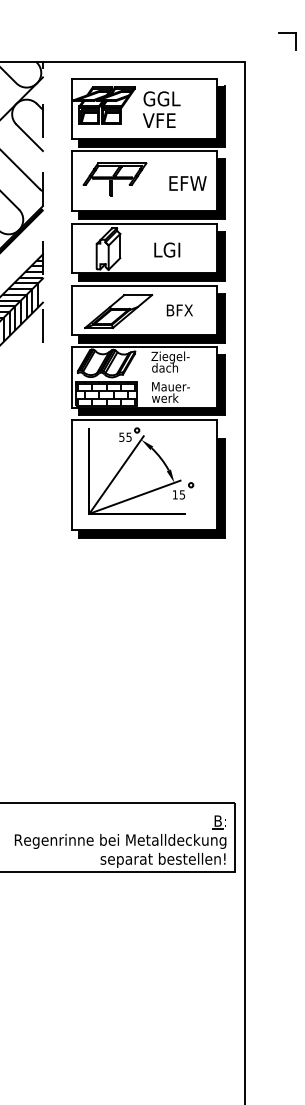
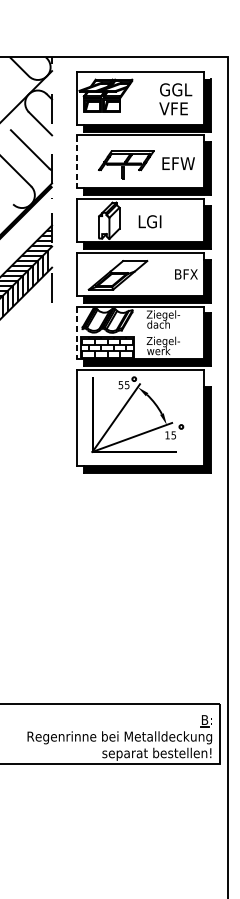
text: (161, 109) -> (175, 99), moved
part: (114, 179) -> (125, 165), moved
line: (71, 181) -> (76, 161), solid -> dashed
text: (167, 249) -> (150, 221), moved
text: (179, 310) -> (186, 274), moved
line: (71, 378) -> (76, 333), solid -> dashed
text: (170, 387) -> (163, 341), Mauer- -> Ziegel-

